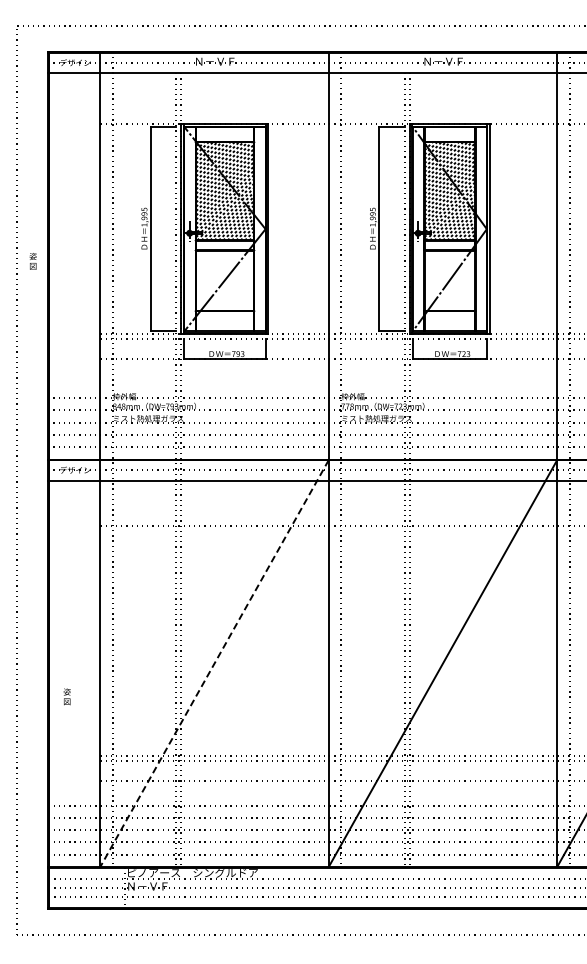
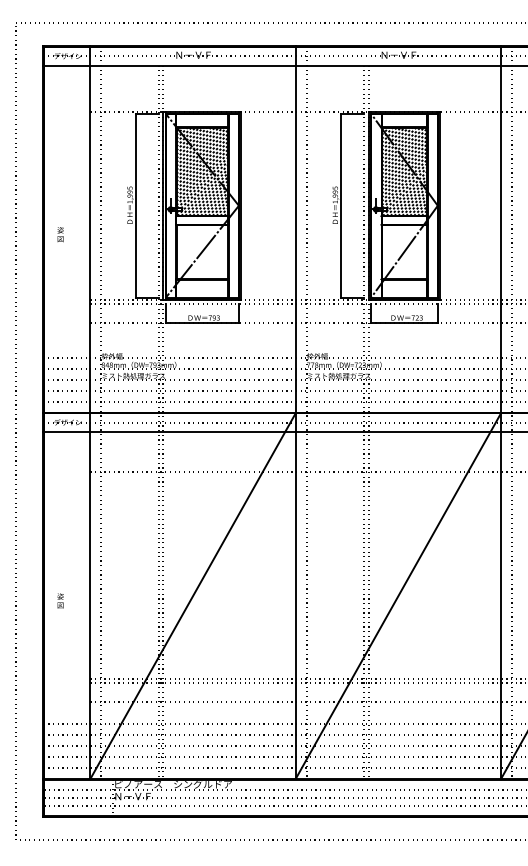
text: (32, 261) -> (59, 234), moved
line: (214, 664) -> (192, 597), dashed -> solid
text: (66, 696) -> (59, 600), moved

